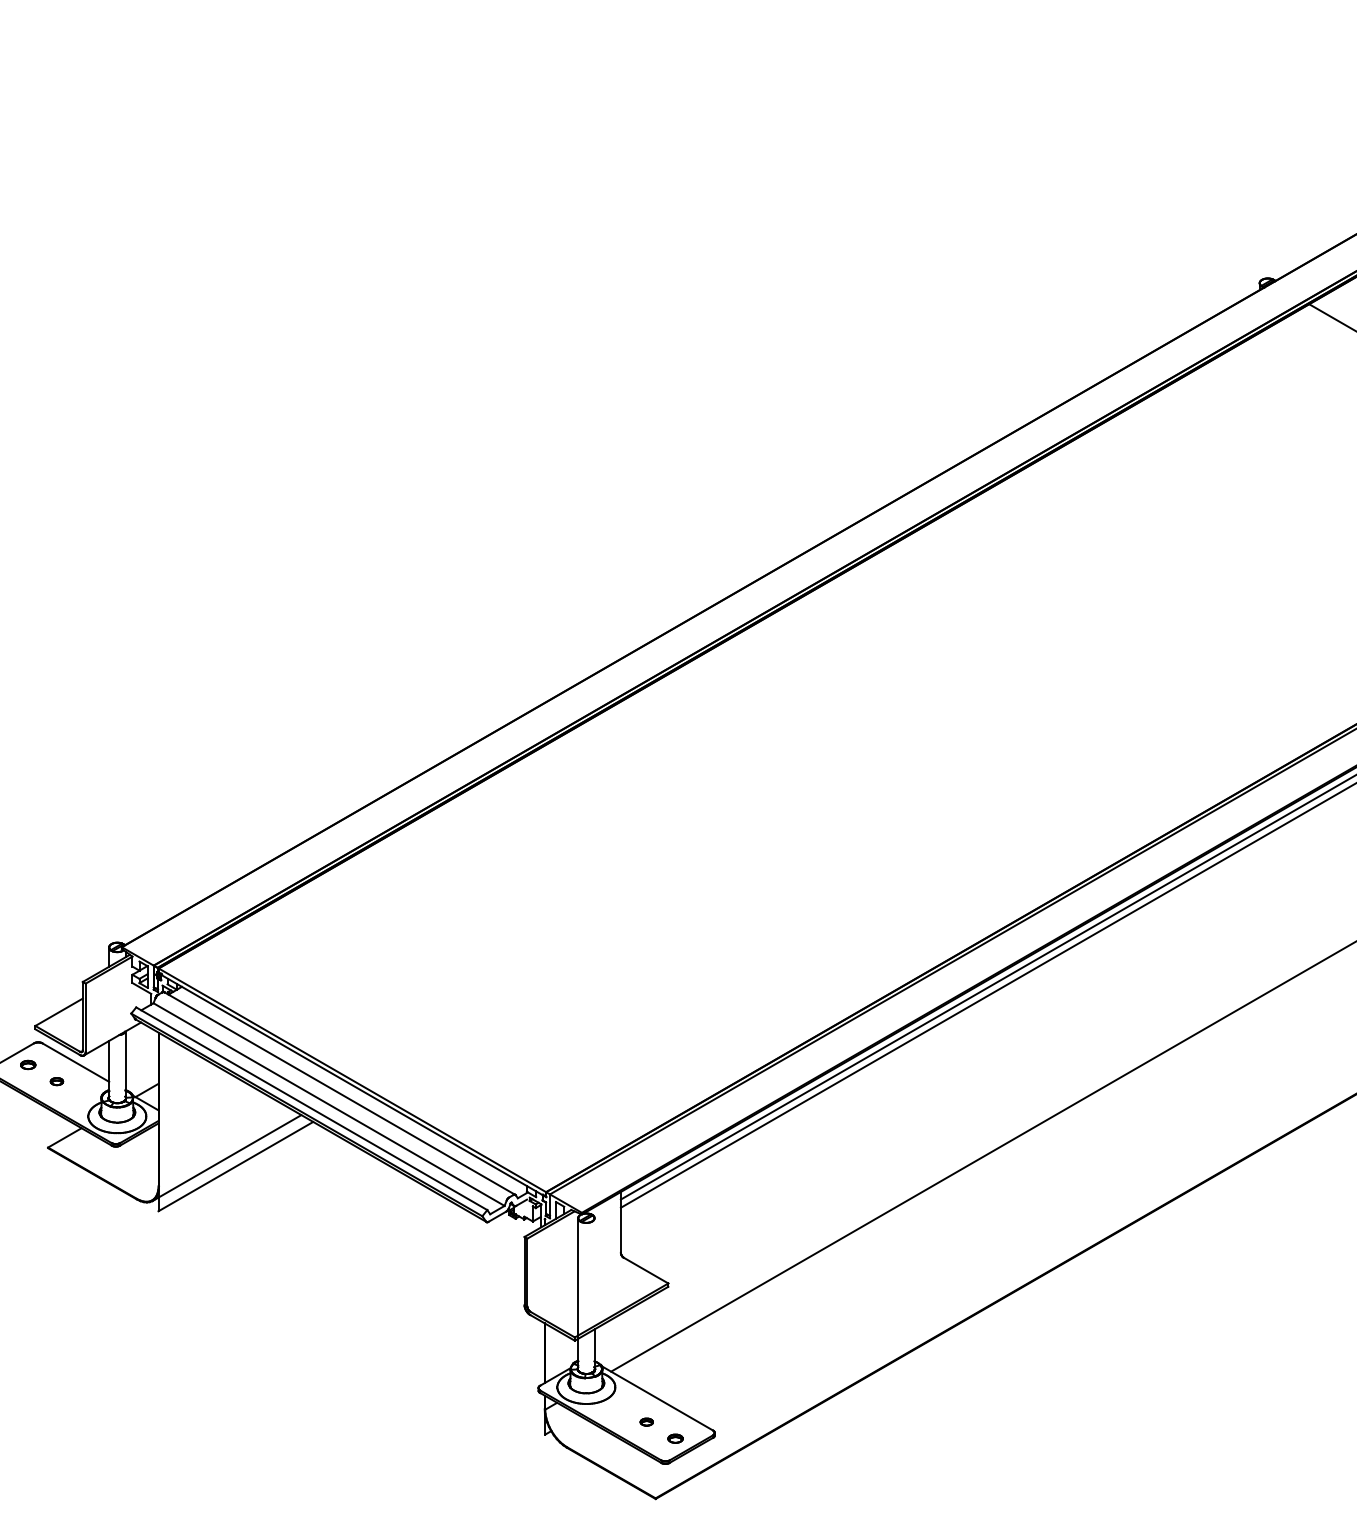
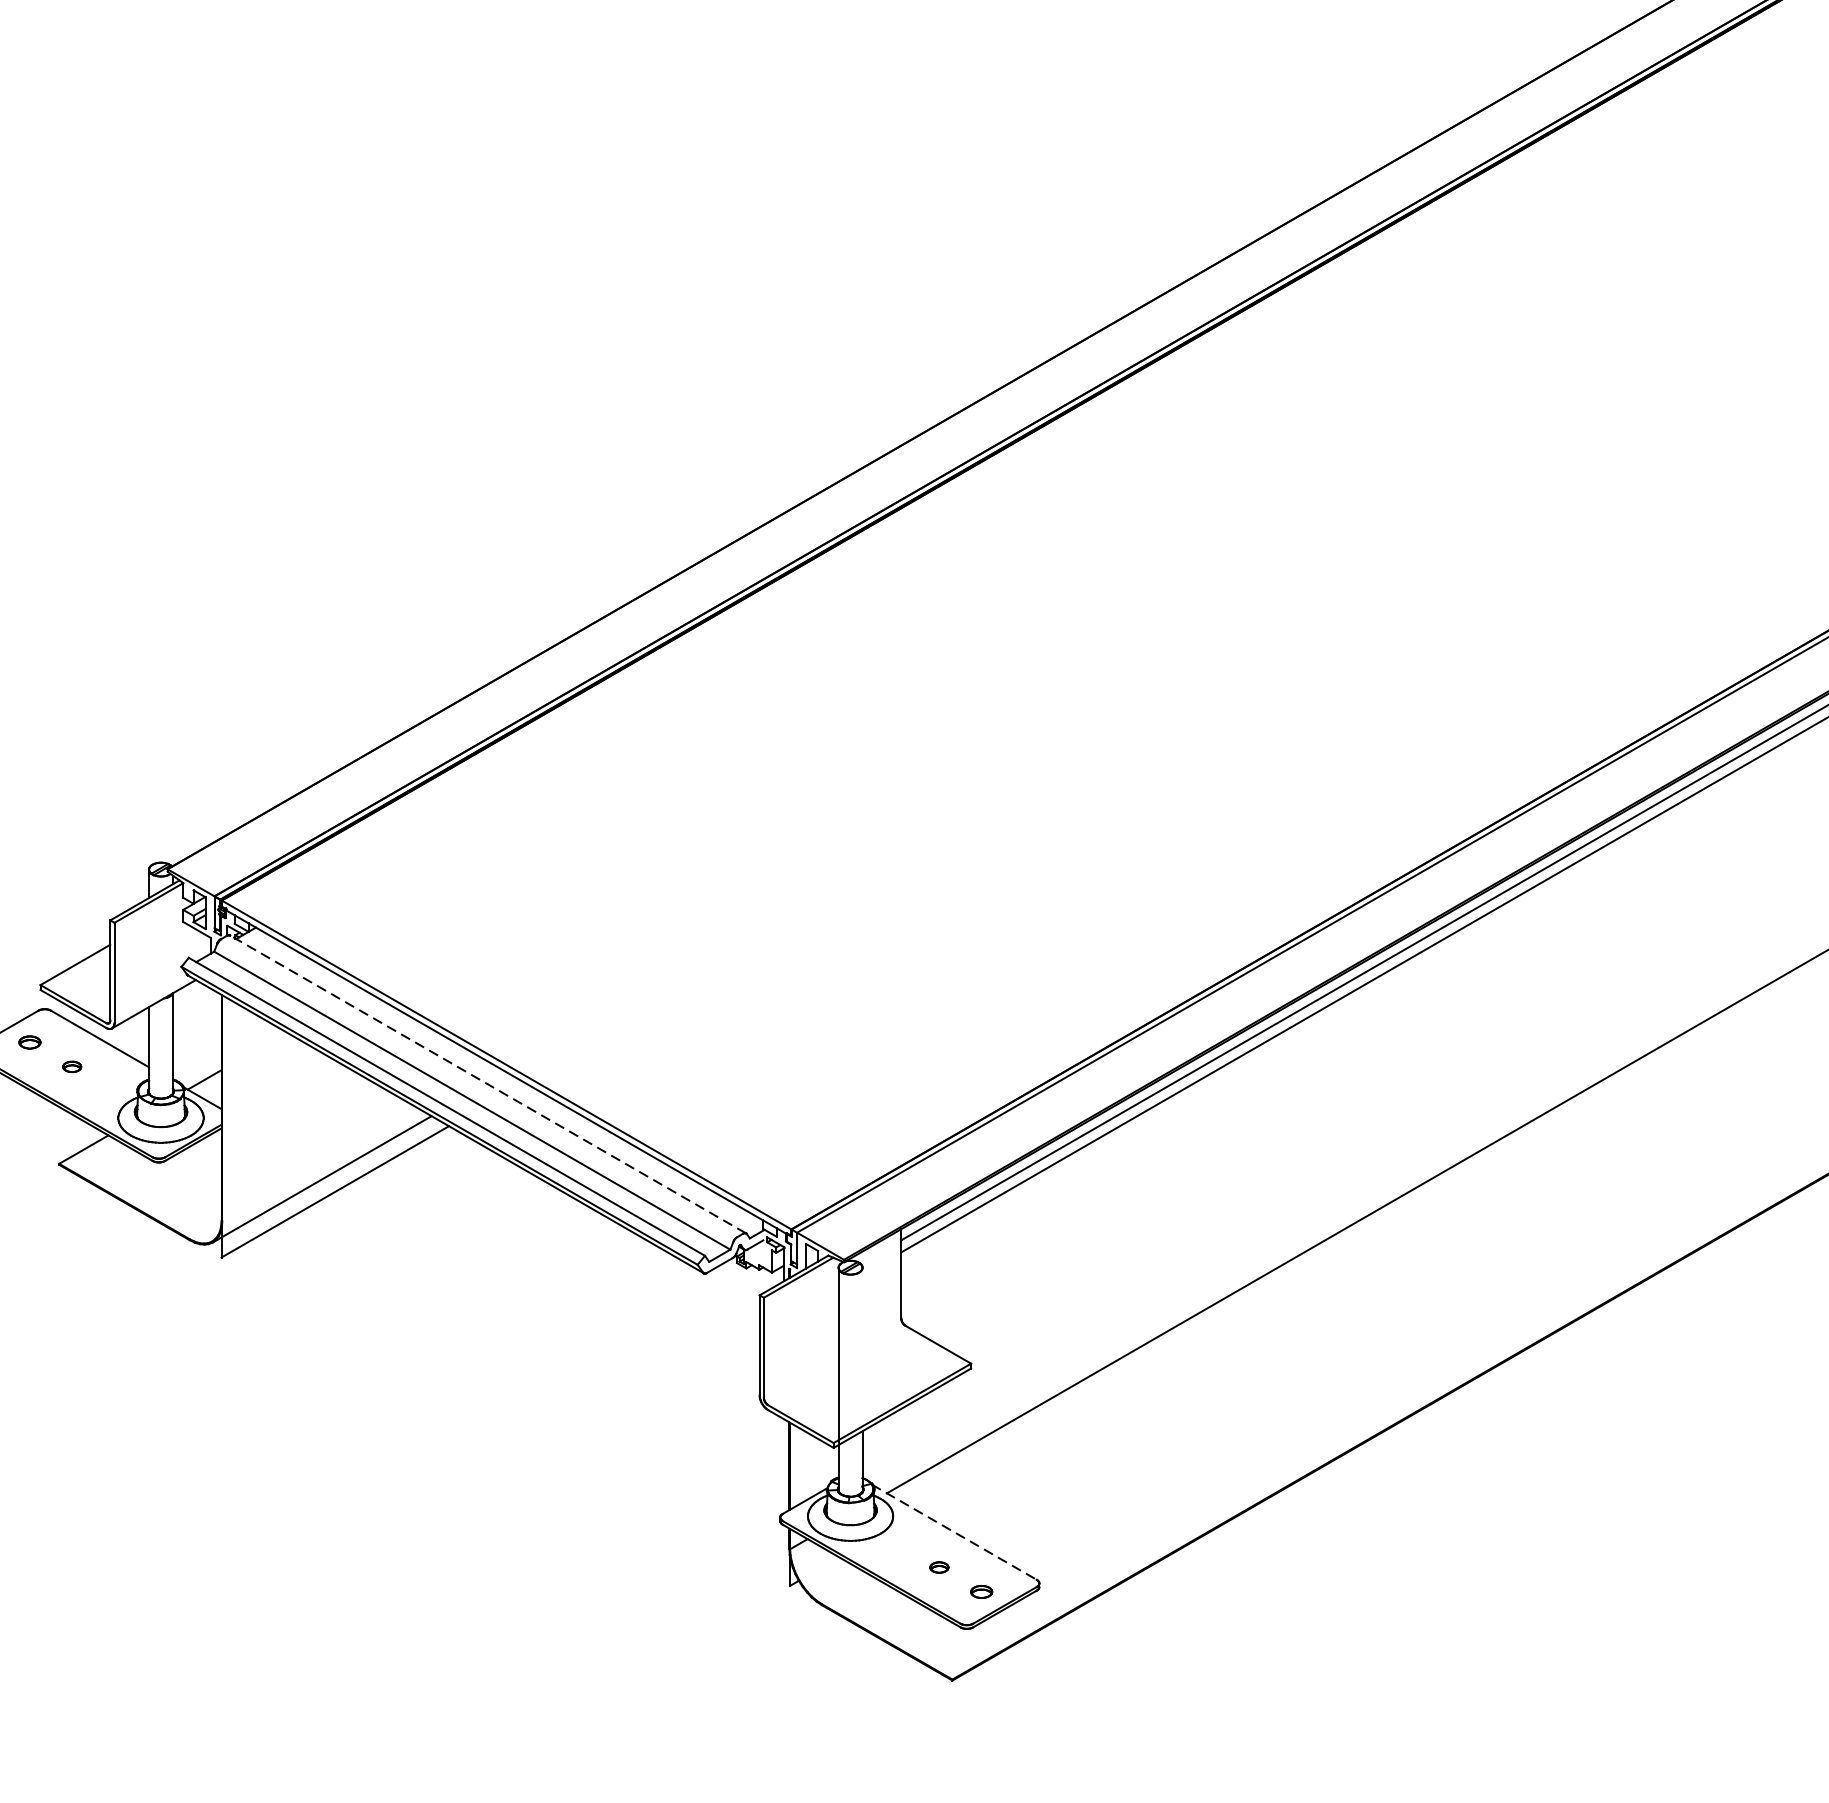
line: (339, 1093) -> (487, 1084), solid -> dashed
line: (656, 1398) -> (953, 1532), solid -> dashed

